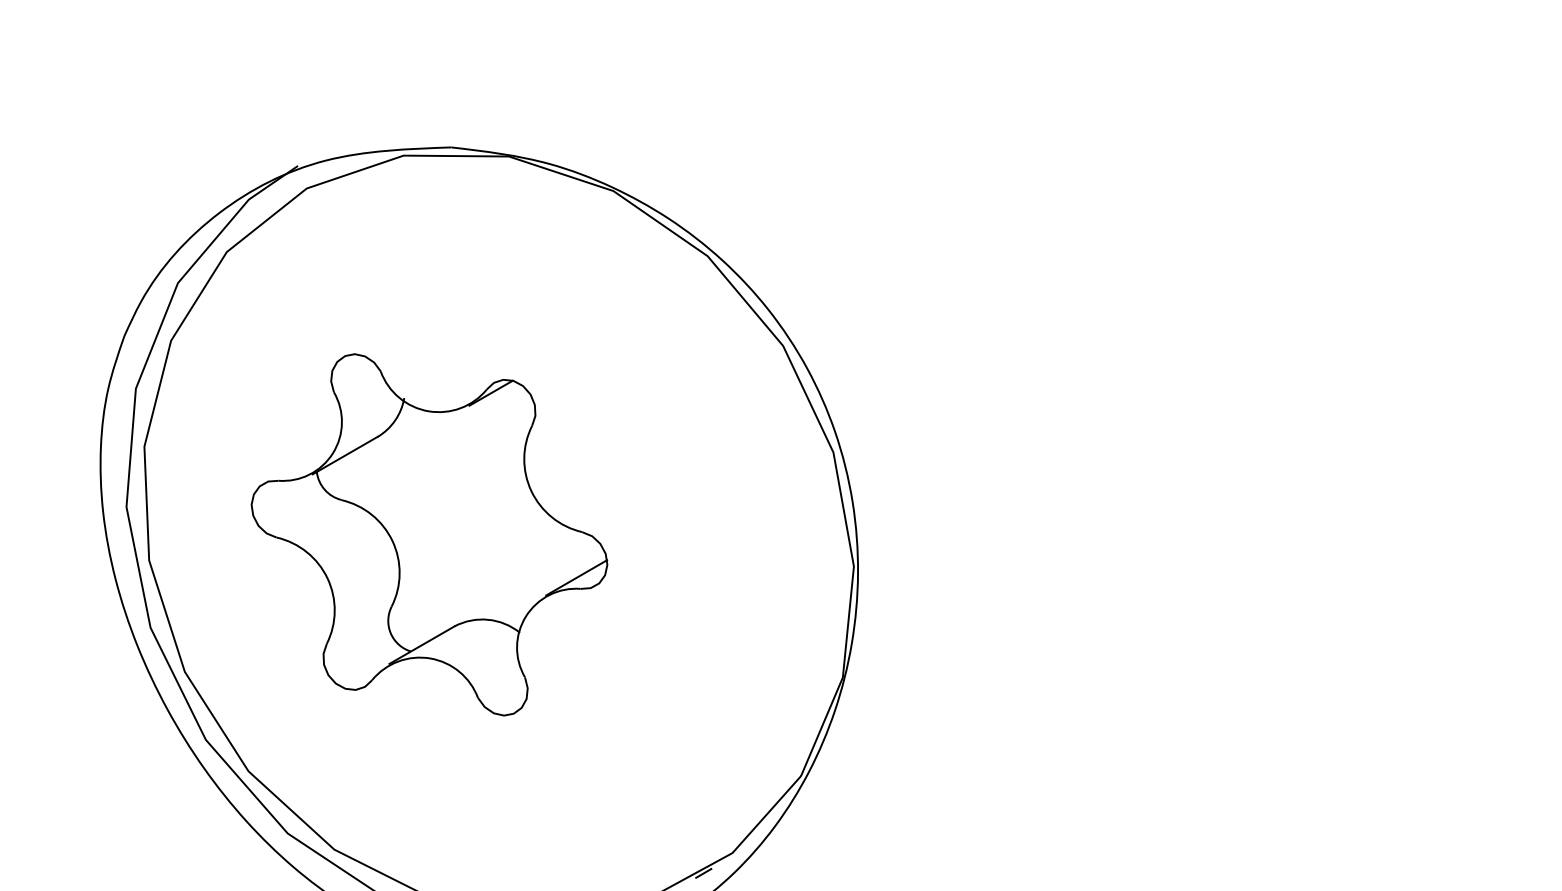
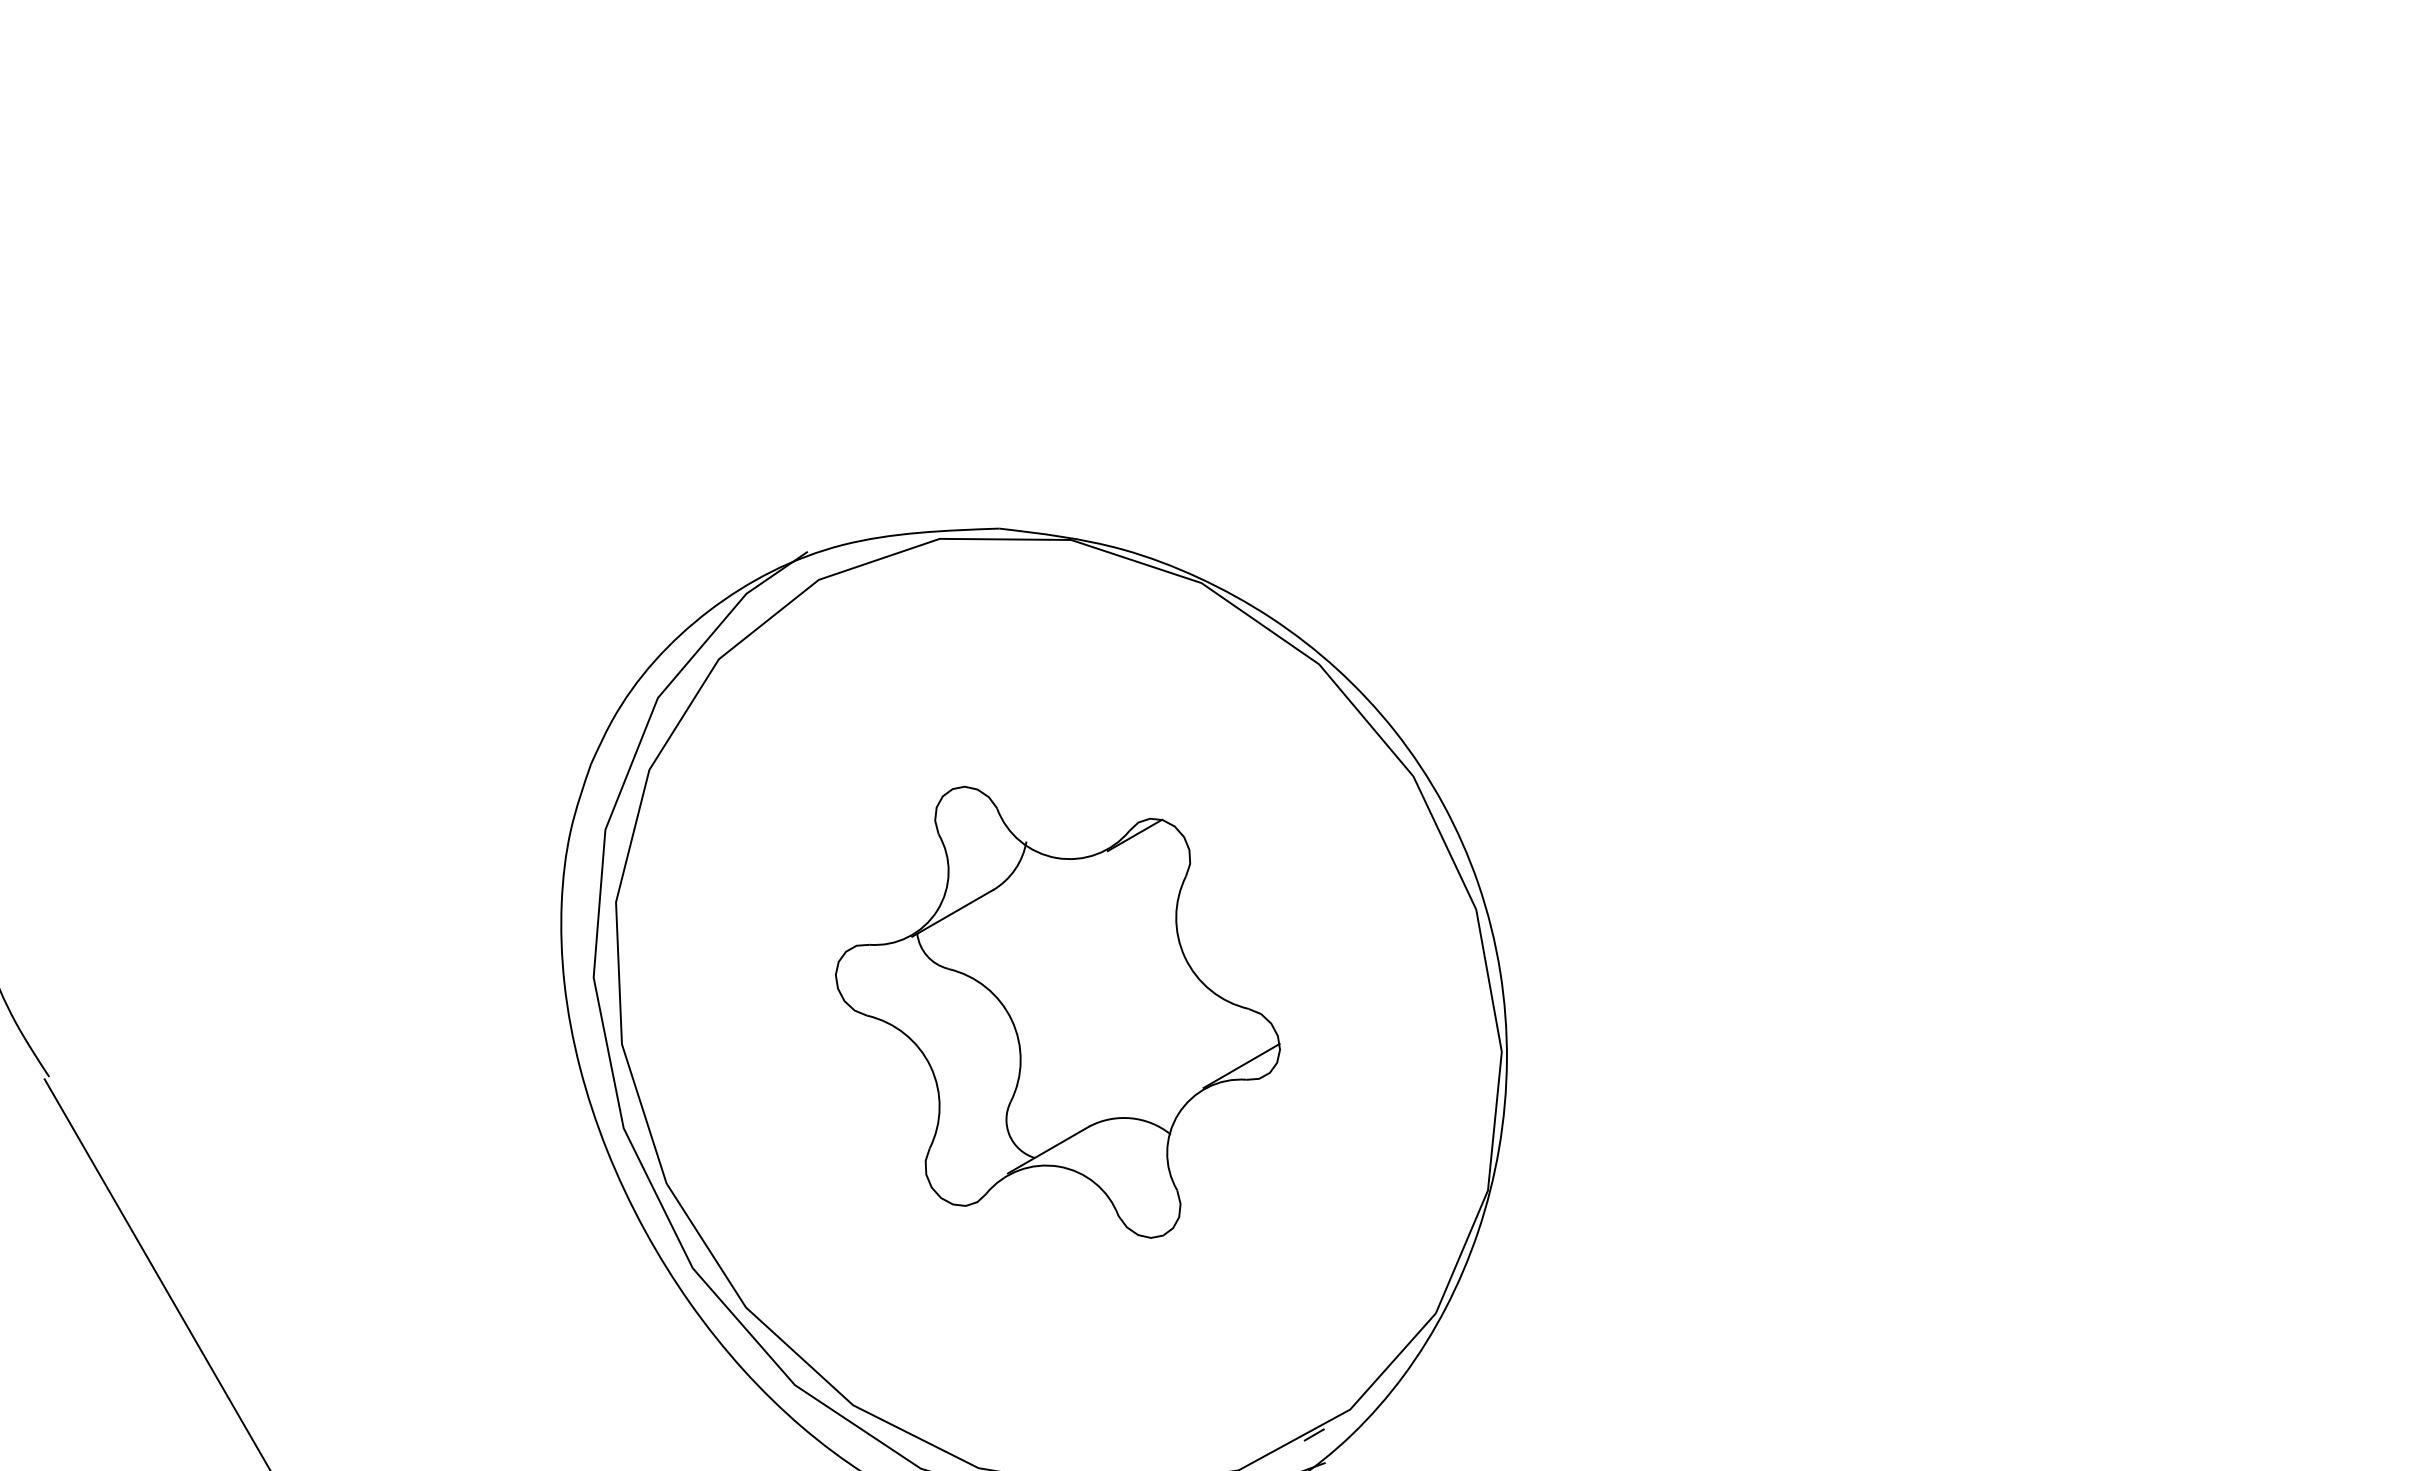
part: (429, 534) -> (1057, 1011), moved

